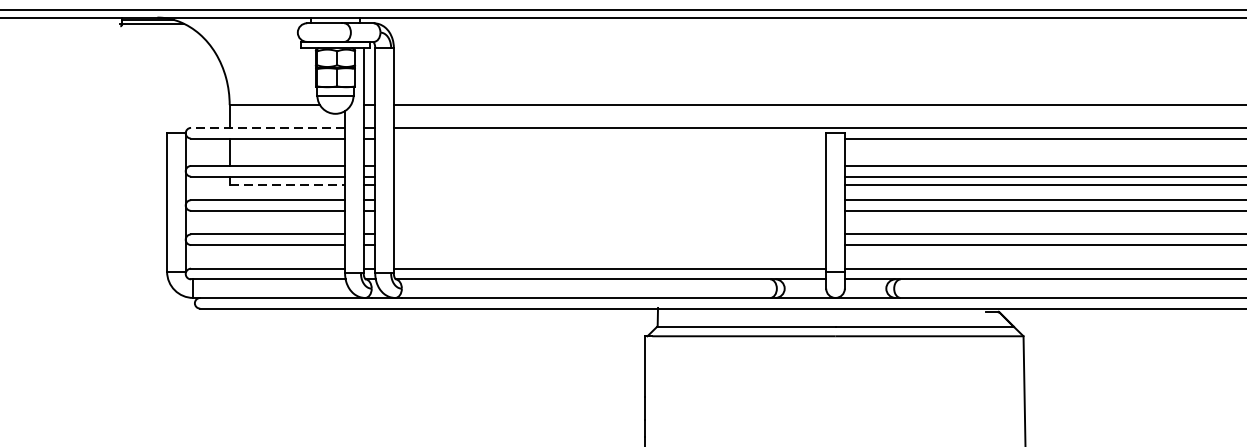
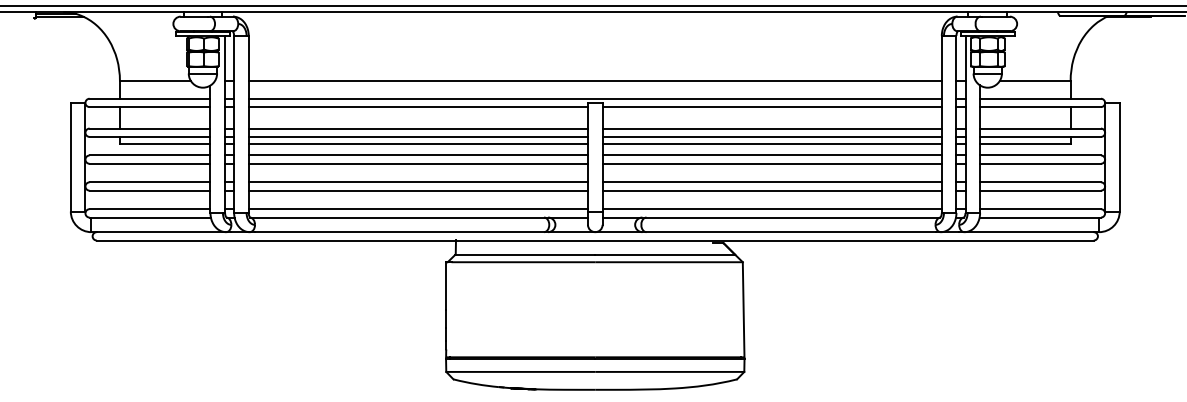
line: (267, 127) -> (149, 98), dashed -> solid
line: (608, 139) -> (417, 107), added
line: (608, 165) -> (417, 128), added
line: (608, 176) -> (417, 136), added
line: (287, 184) -> (165, 143), dashed -> solid
line: (608, 184) -> (417, 143), added
line: (608, 200) -> (417, 155), added
line: (608, 210) -> (417, 163), added
line: (608, 234) -> (417, 182), added
line: (608, 244) -> (417, 190), added

